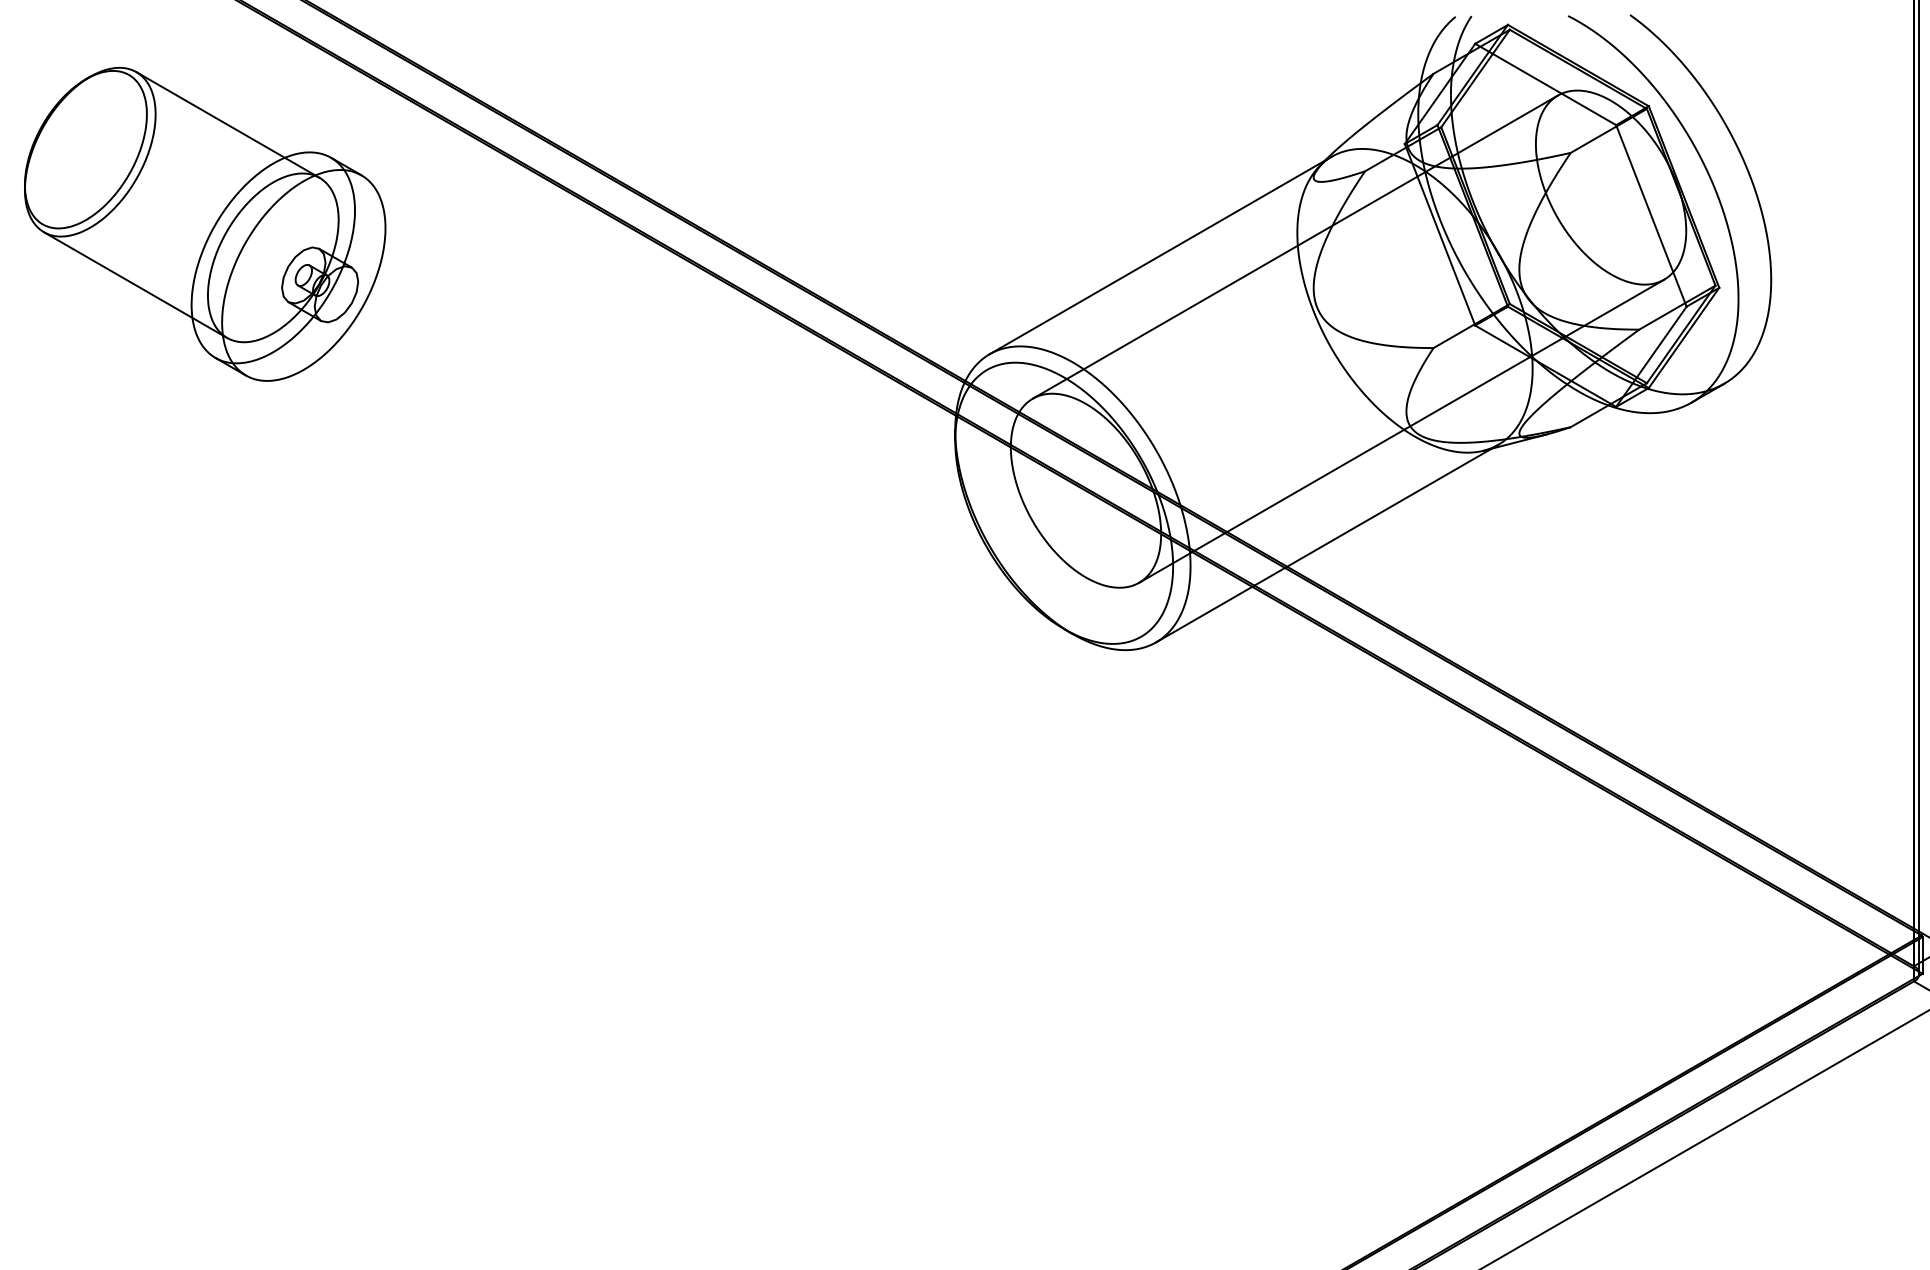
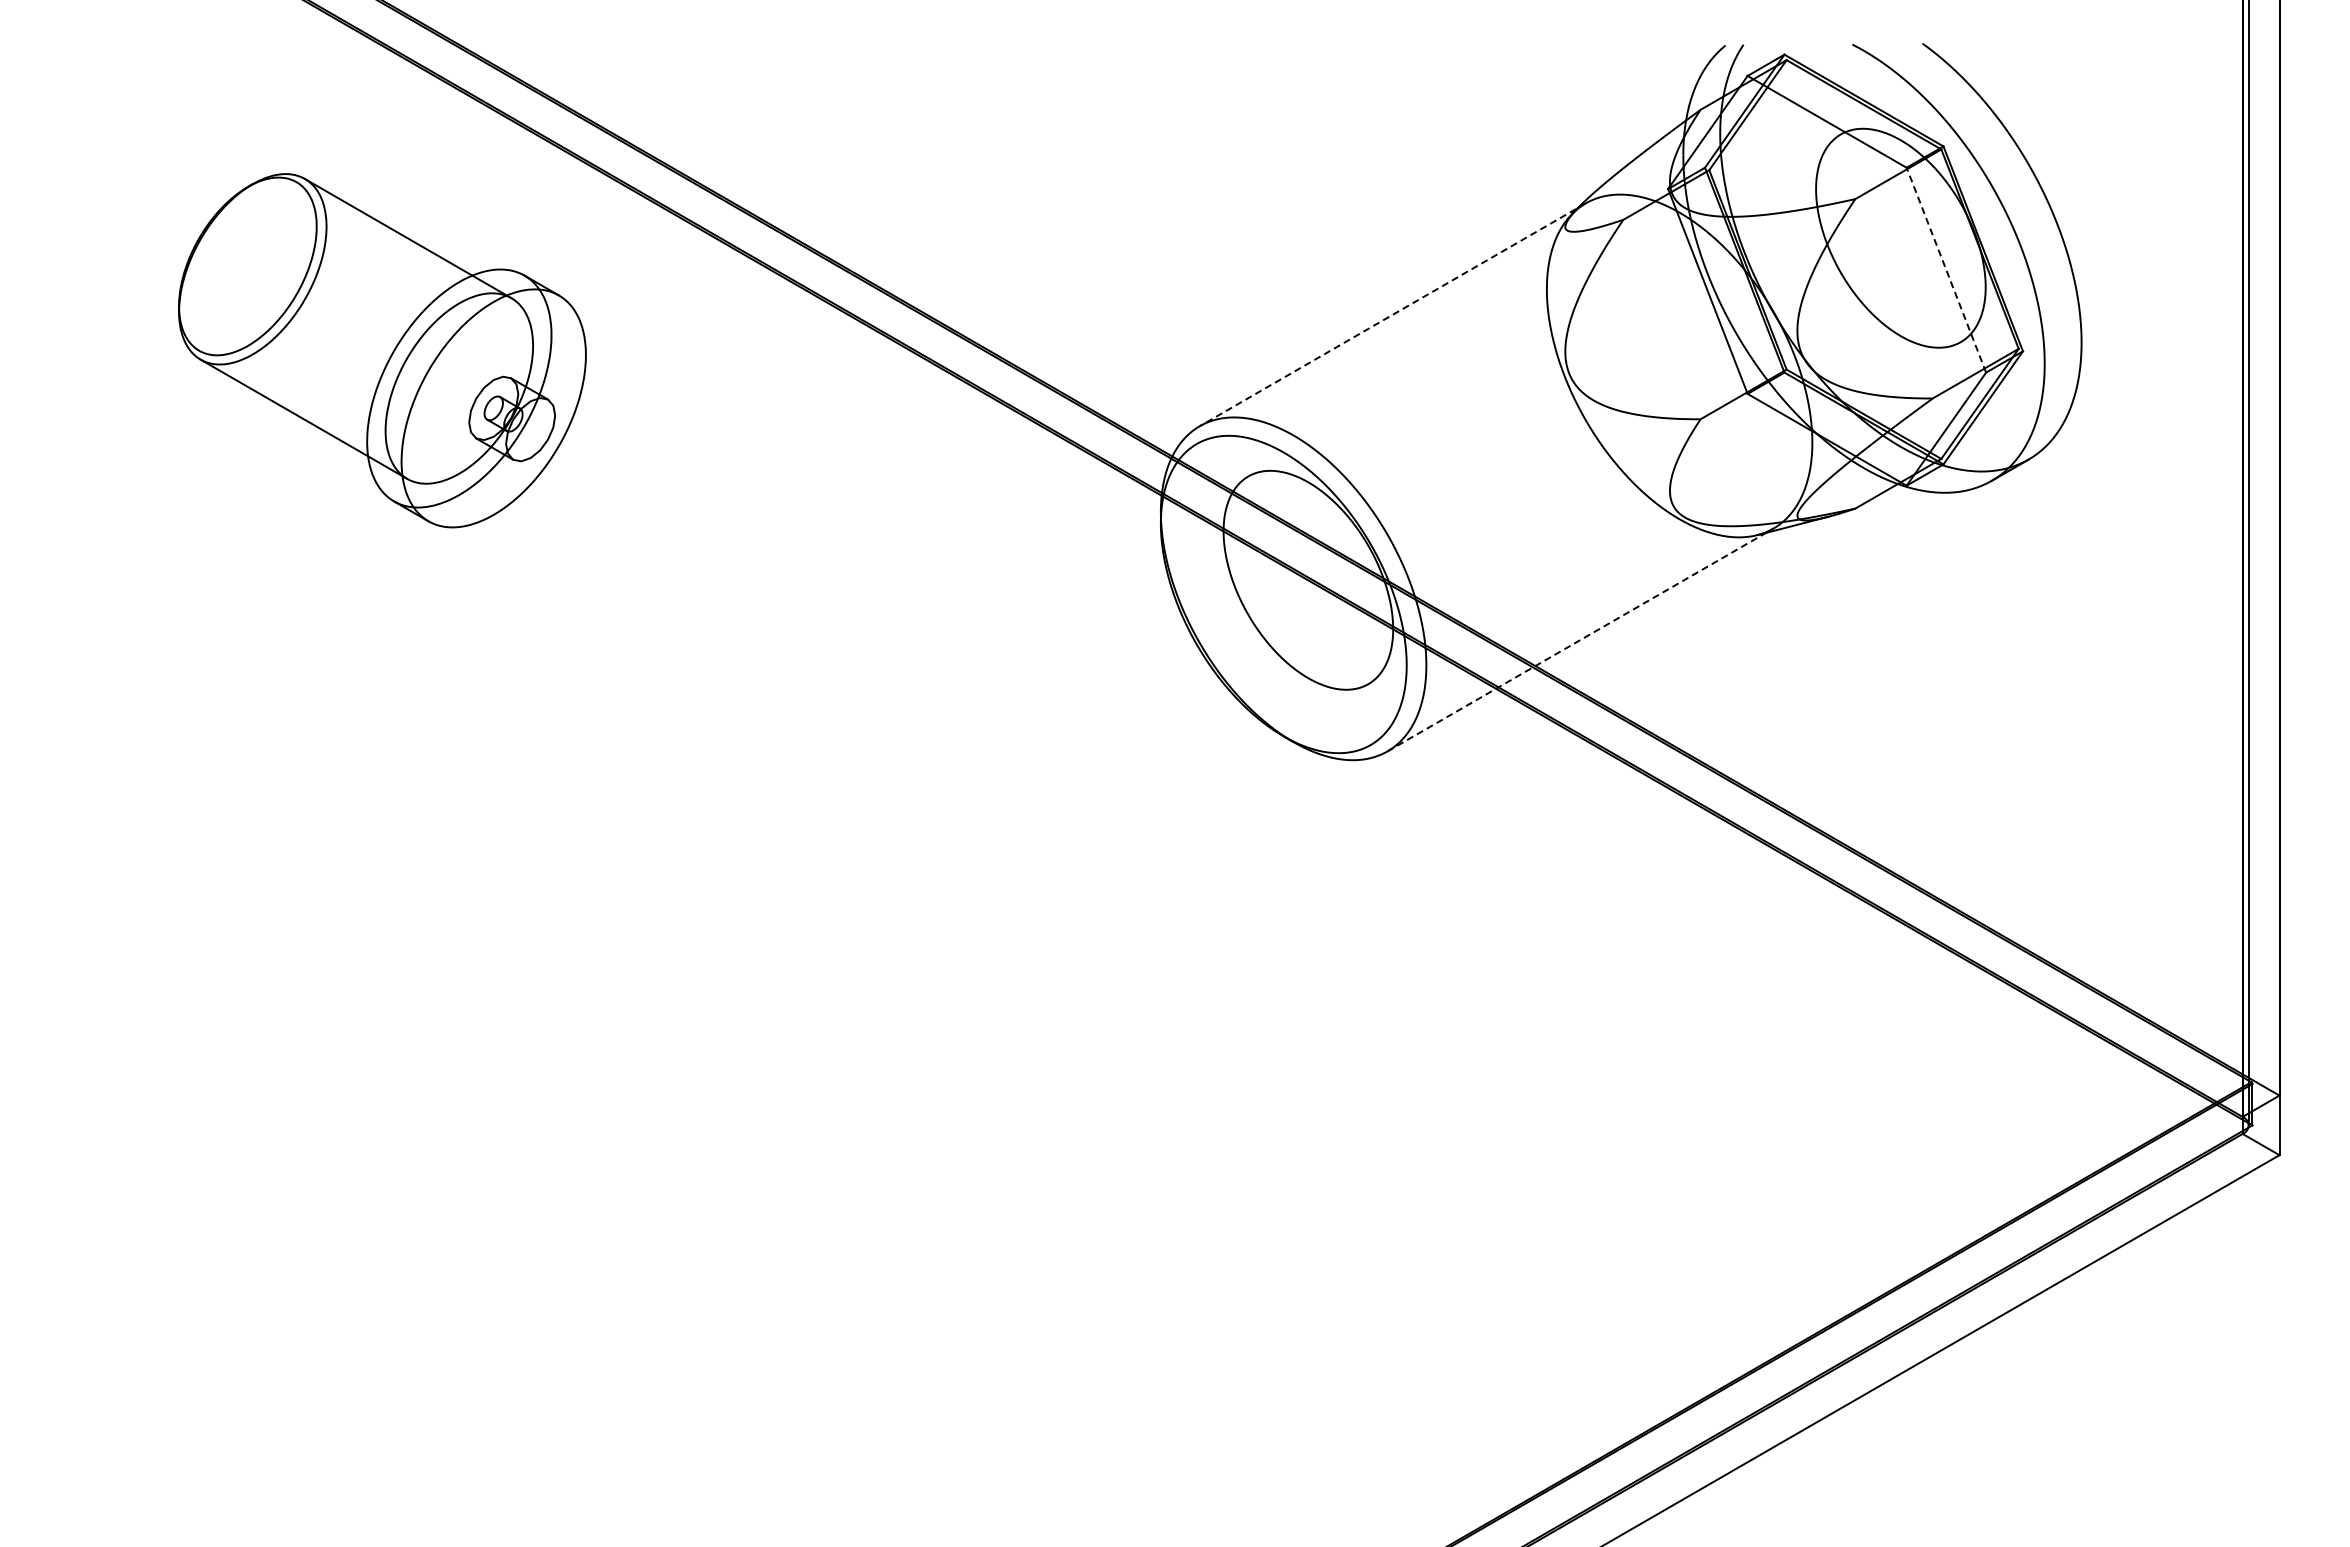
line: (1651, 216) -> (1946, 270), solid -> dashed
part: (205, 224) -> (382, 350), moved
line: (1295, 247) -> (1544, 305), removed
line: (1160, 255) -> (1392, 314), solid -> dashed
line: (1401, 431) -> (1664, 513), removed
line: (1327, 544) -> (1580, 640), solid -> dashed

